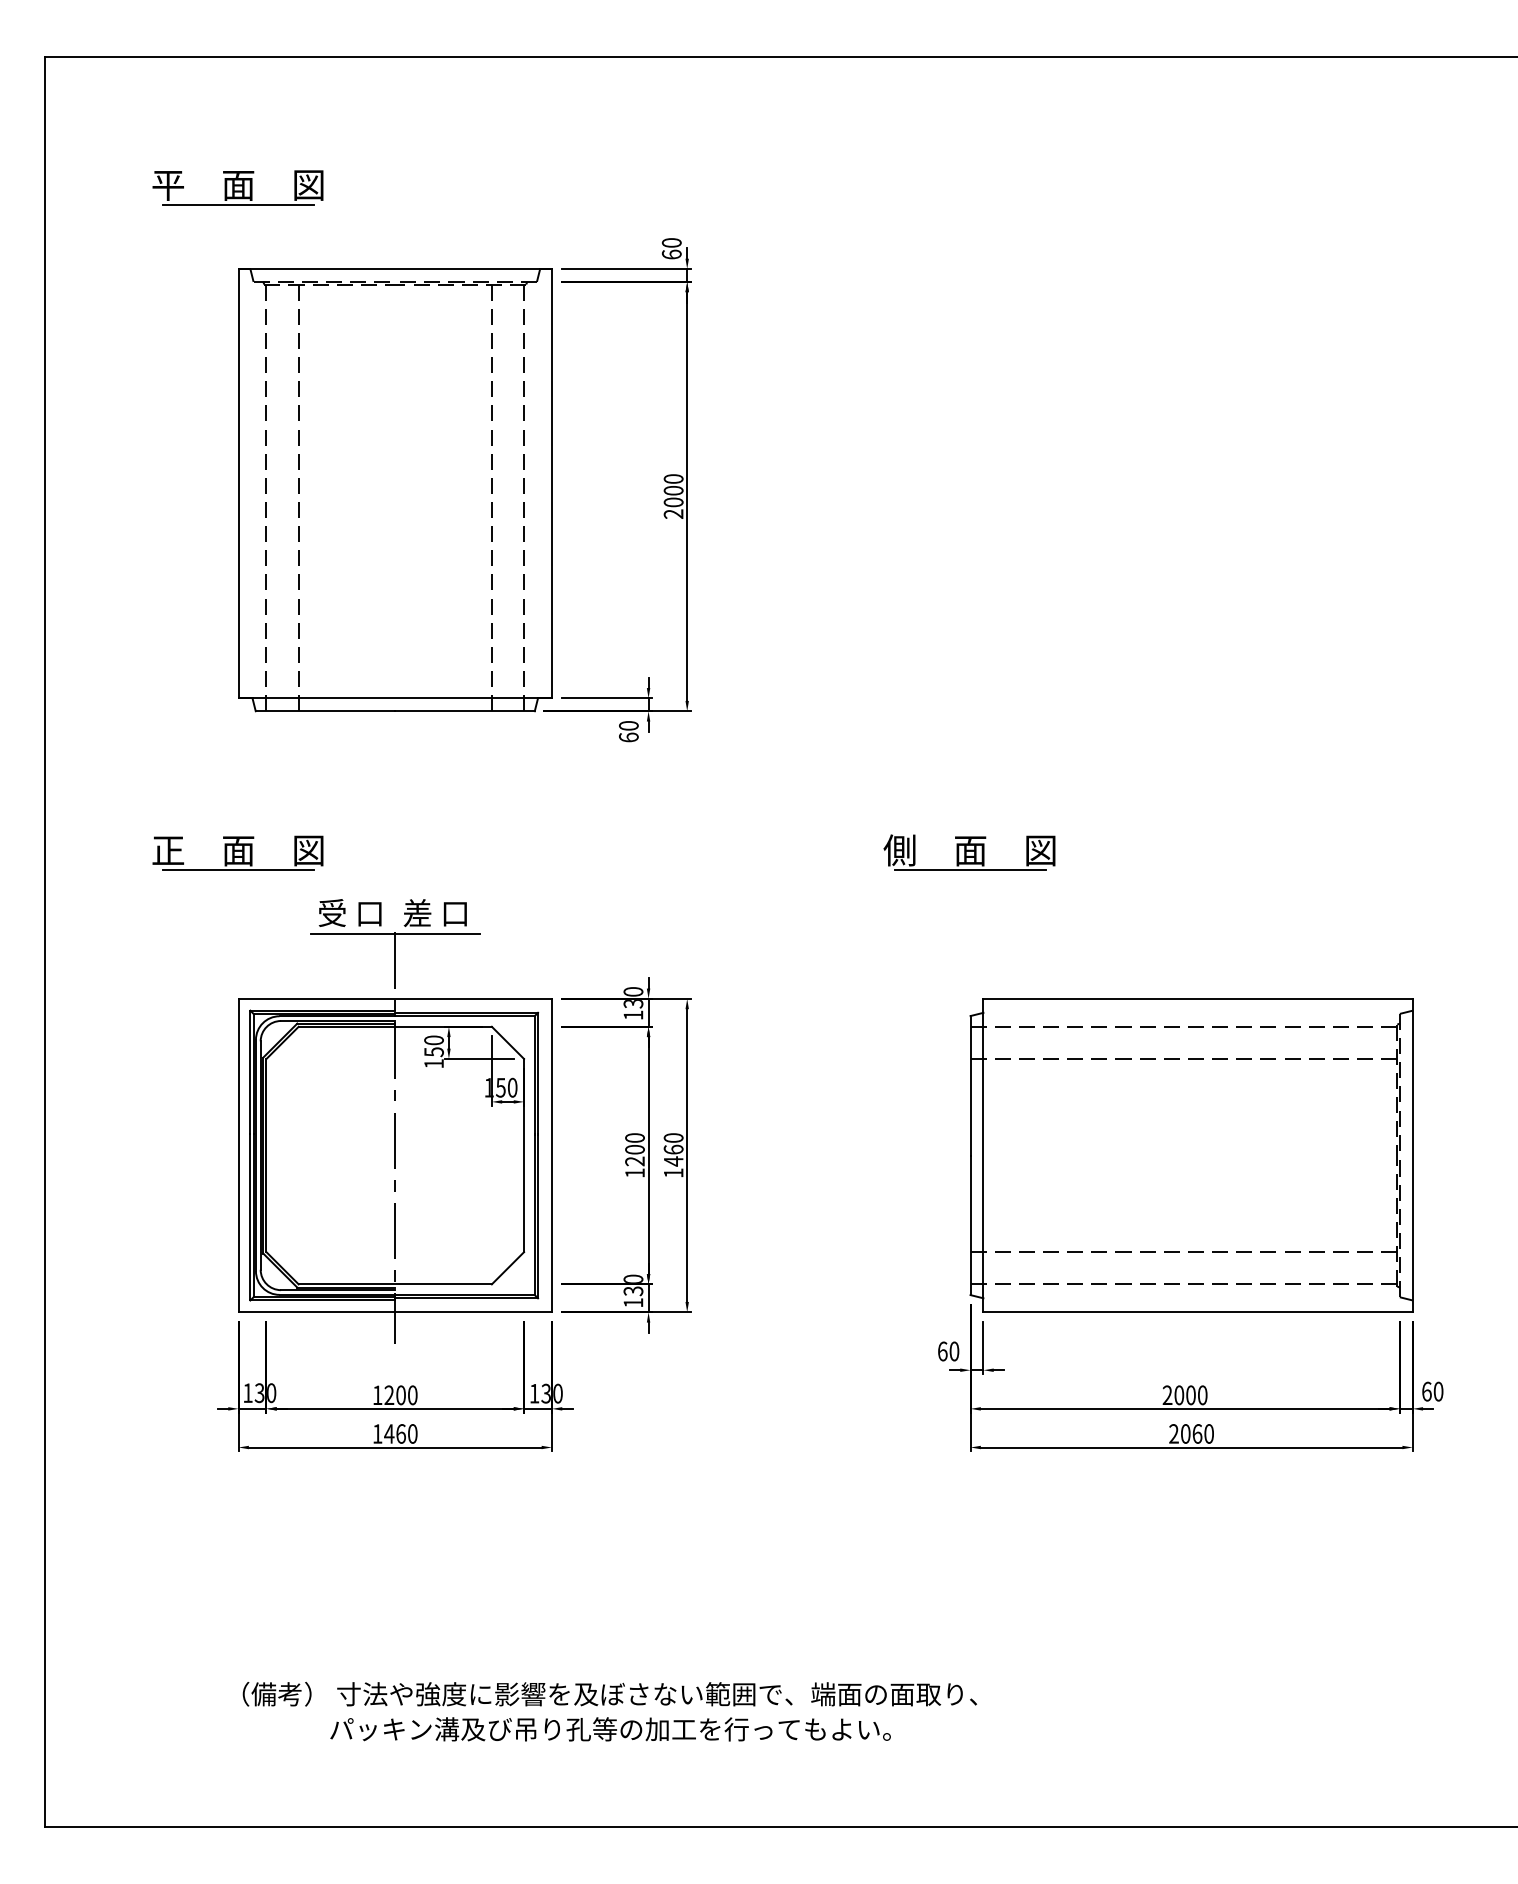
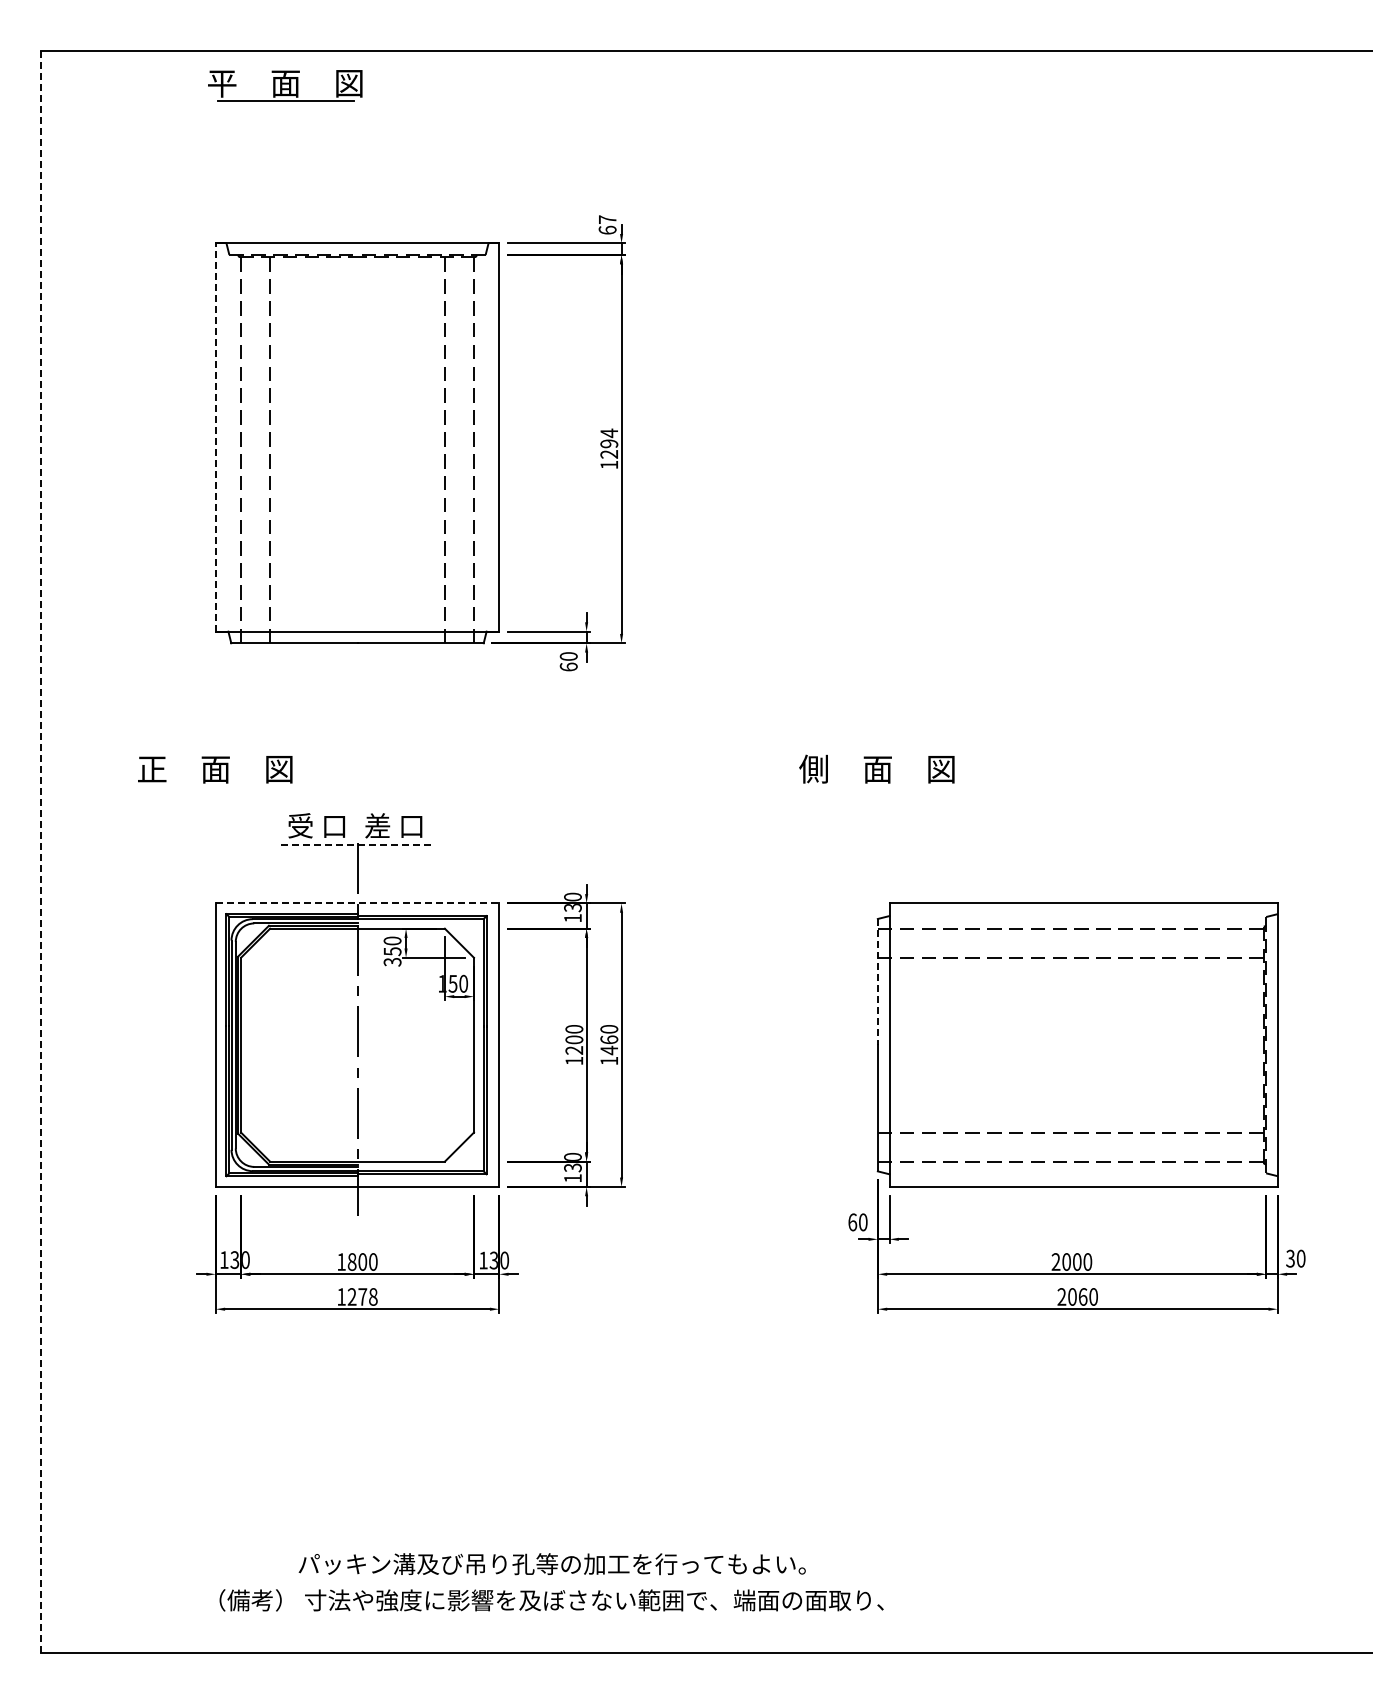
part: (238, 187) -> (285, 85), moved
text: (671, 242) -> (607, 219), 60 -> 67
line: (238, 482) -> (215, 436), solid -> dashed
text: (673, 495) -> (609, 448), 2000 -> 1294
line: (238, 869) -> (215, 786), removed
line: (970, 869) -> (877, 786), removed
line: (396, 934) -> (358, 845), solid -> dashed
line: (45, 942) -> (41, 852), solid -> dashed
line: (395, 998) -> (357, 903), solid -> dashed
text: (433, 1064) -> (392, 962), 150 -> 350
line: (970, 1086) -> (877, 982), solid -> dashed
text: (1426, 1391) -> (1290, 1258), 60 -> 30
text: (388, 1394) -> (351, 1261), 1200 -> 1800
text: (400, 1433) -> (362, 1296), 1460 -> 1278
text: (609, 1694) -> (551, 1600), moved

